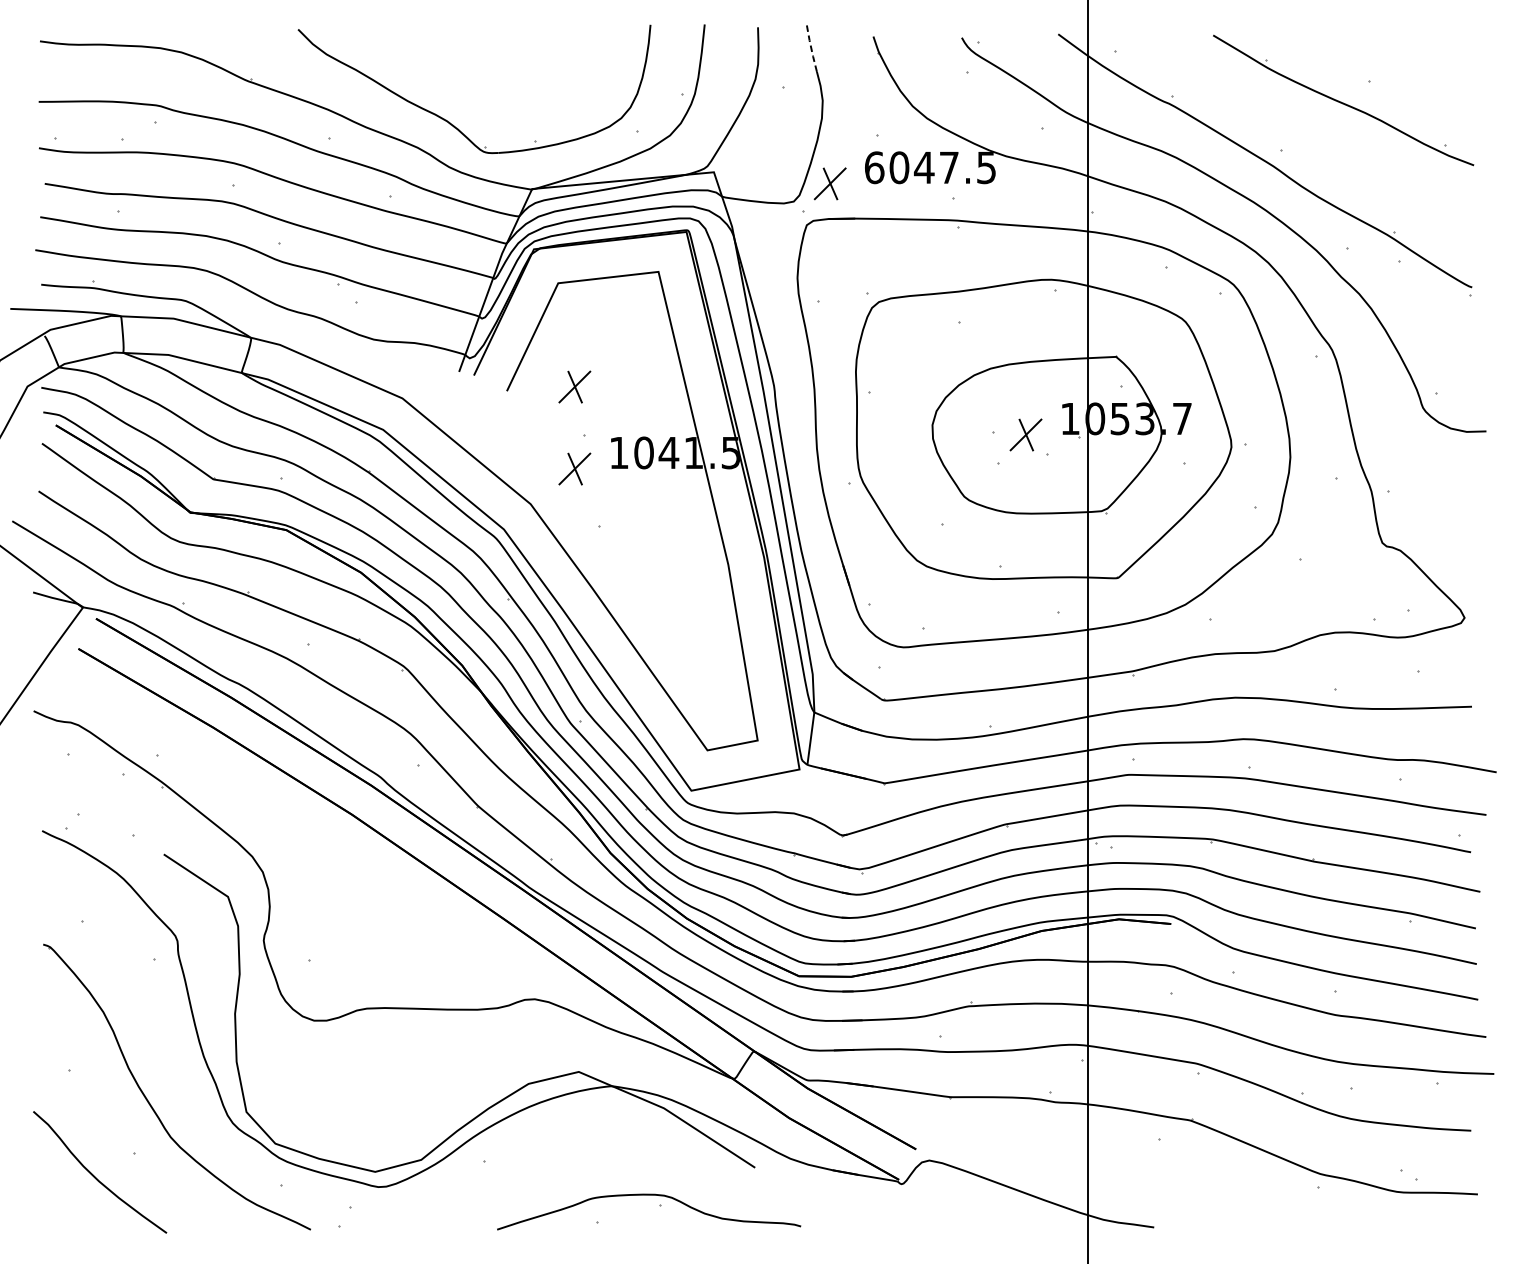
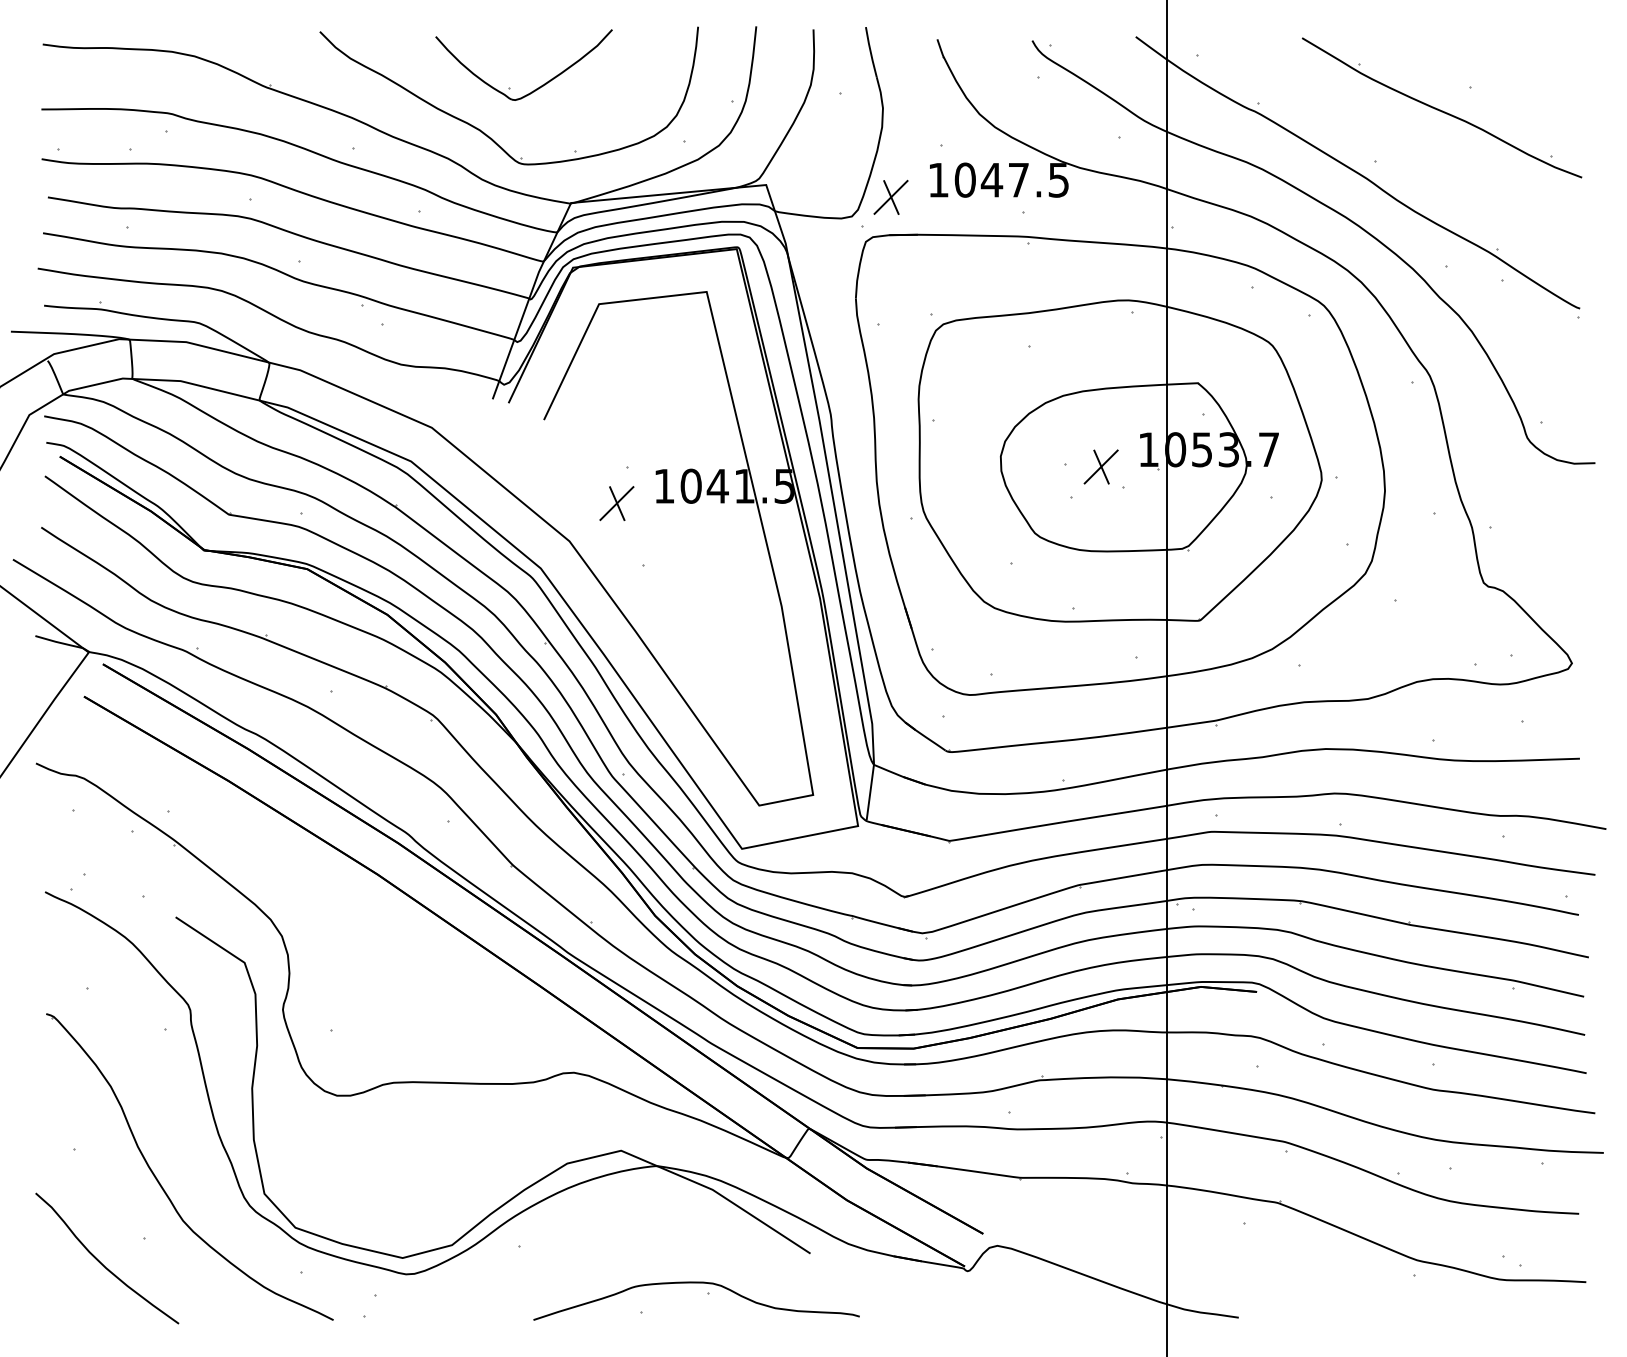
line: (811, 48) -> (870, 52), dashed -> solid
part: (474, 81) -> (509, 87), added
text: (874, 167) -> (938, 179), 6047.5 -> 1047.5
part: (574, 386) -> (616, 415), removed

